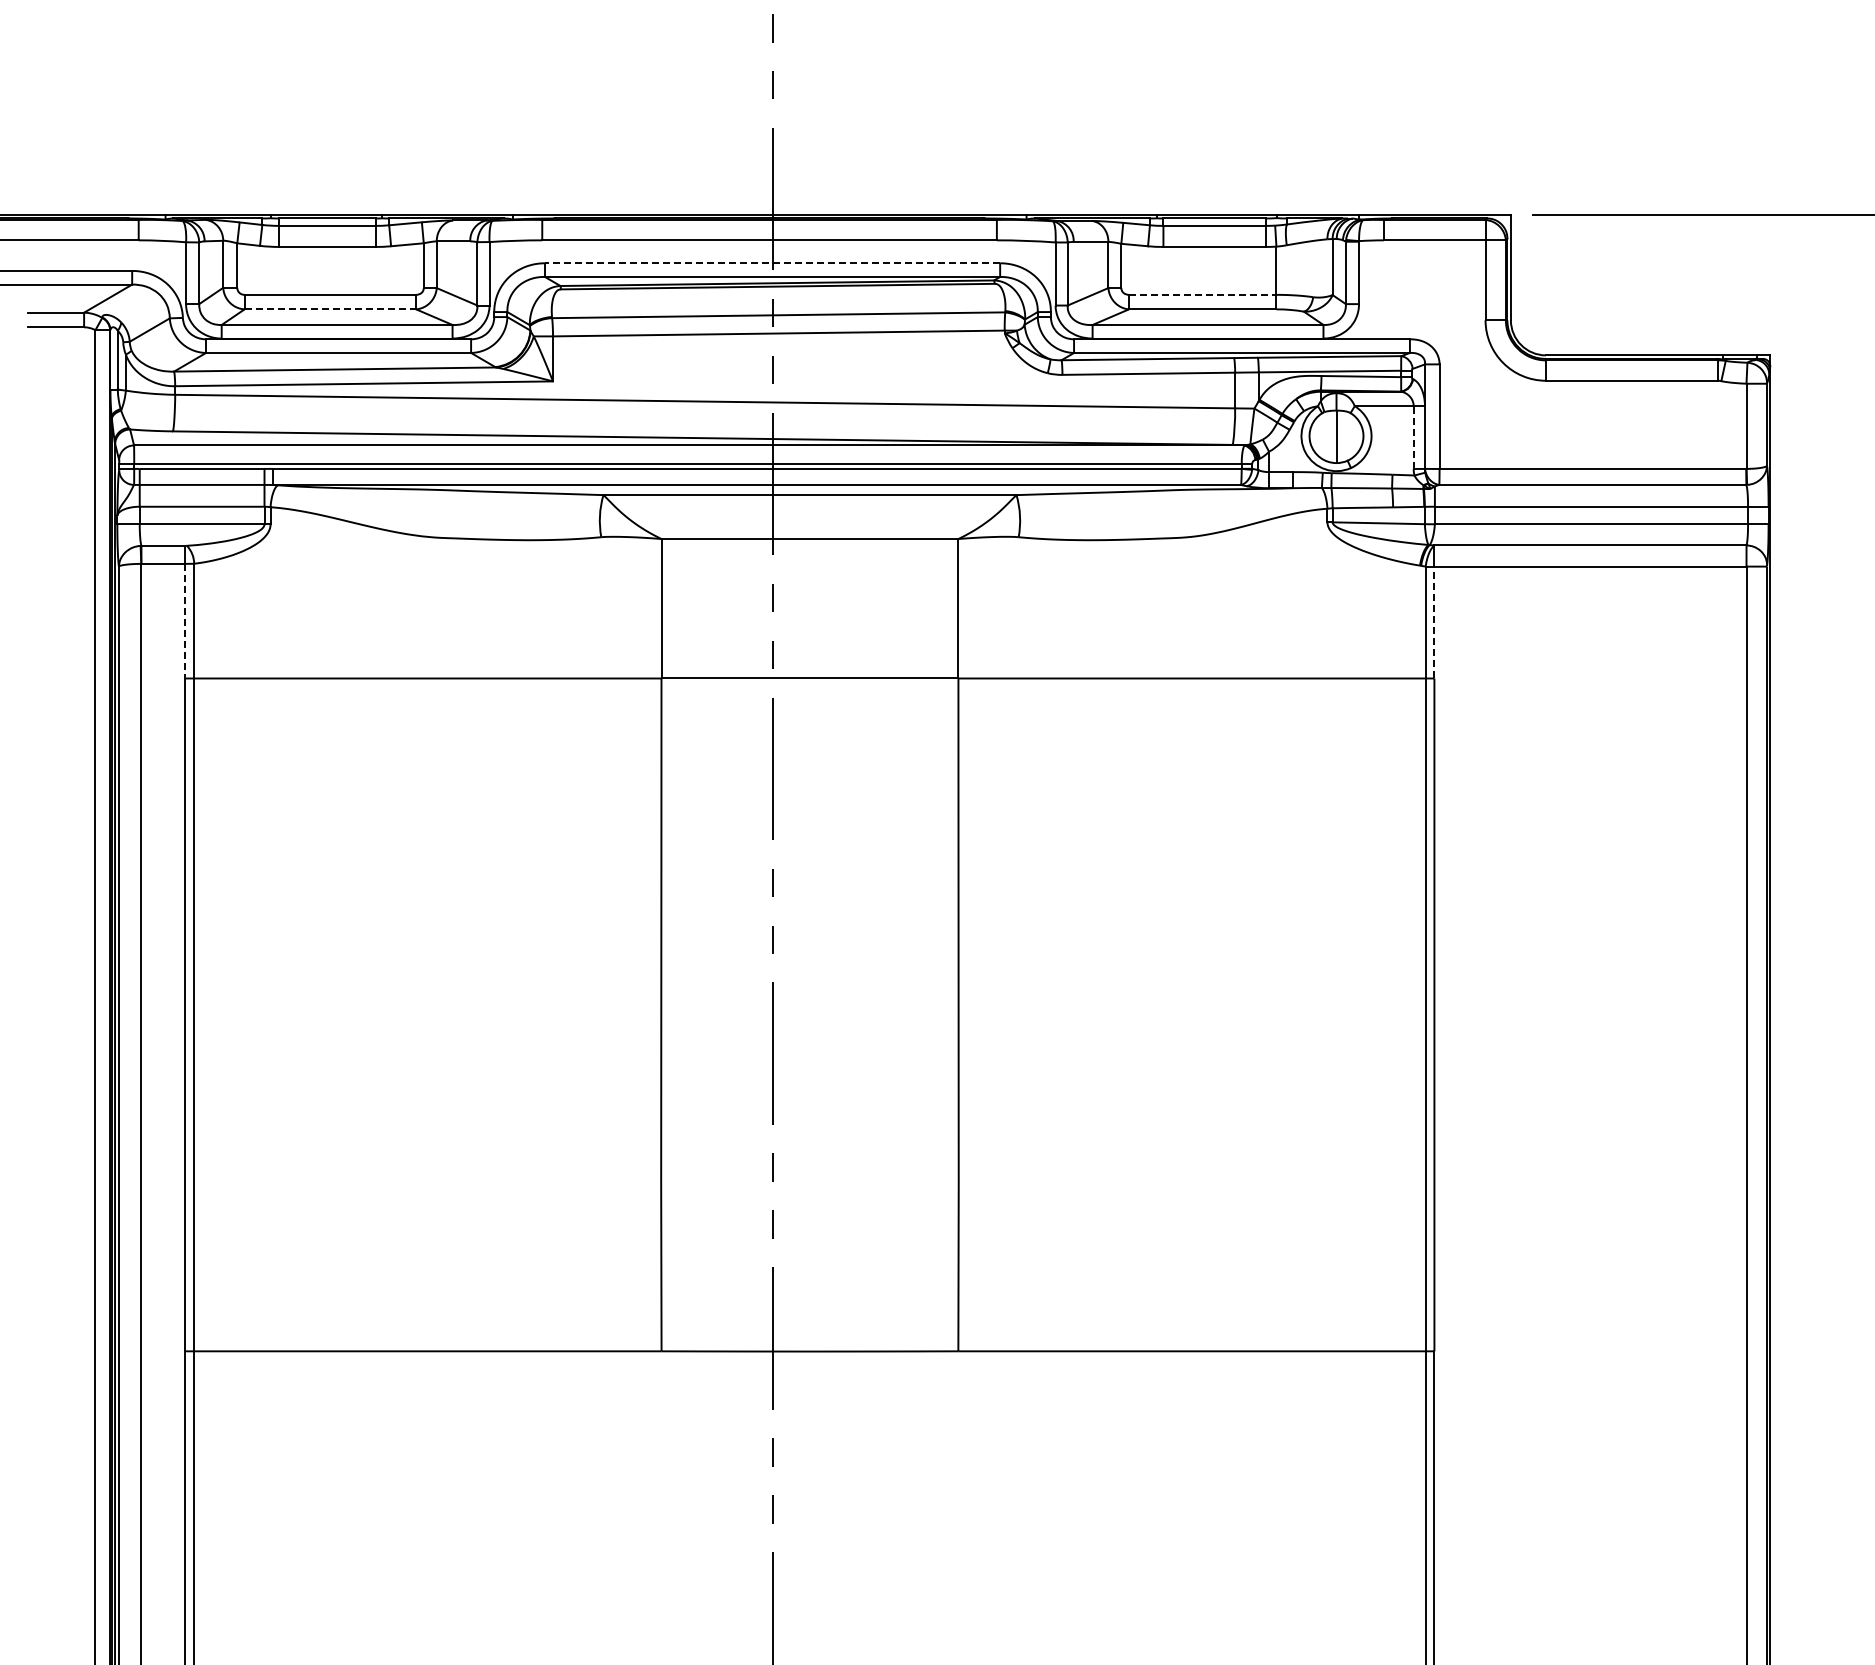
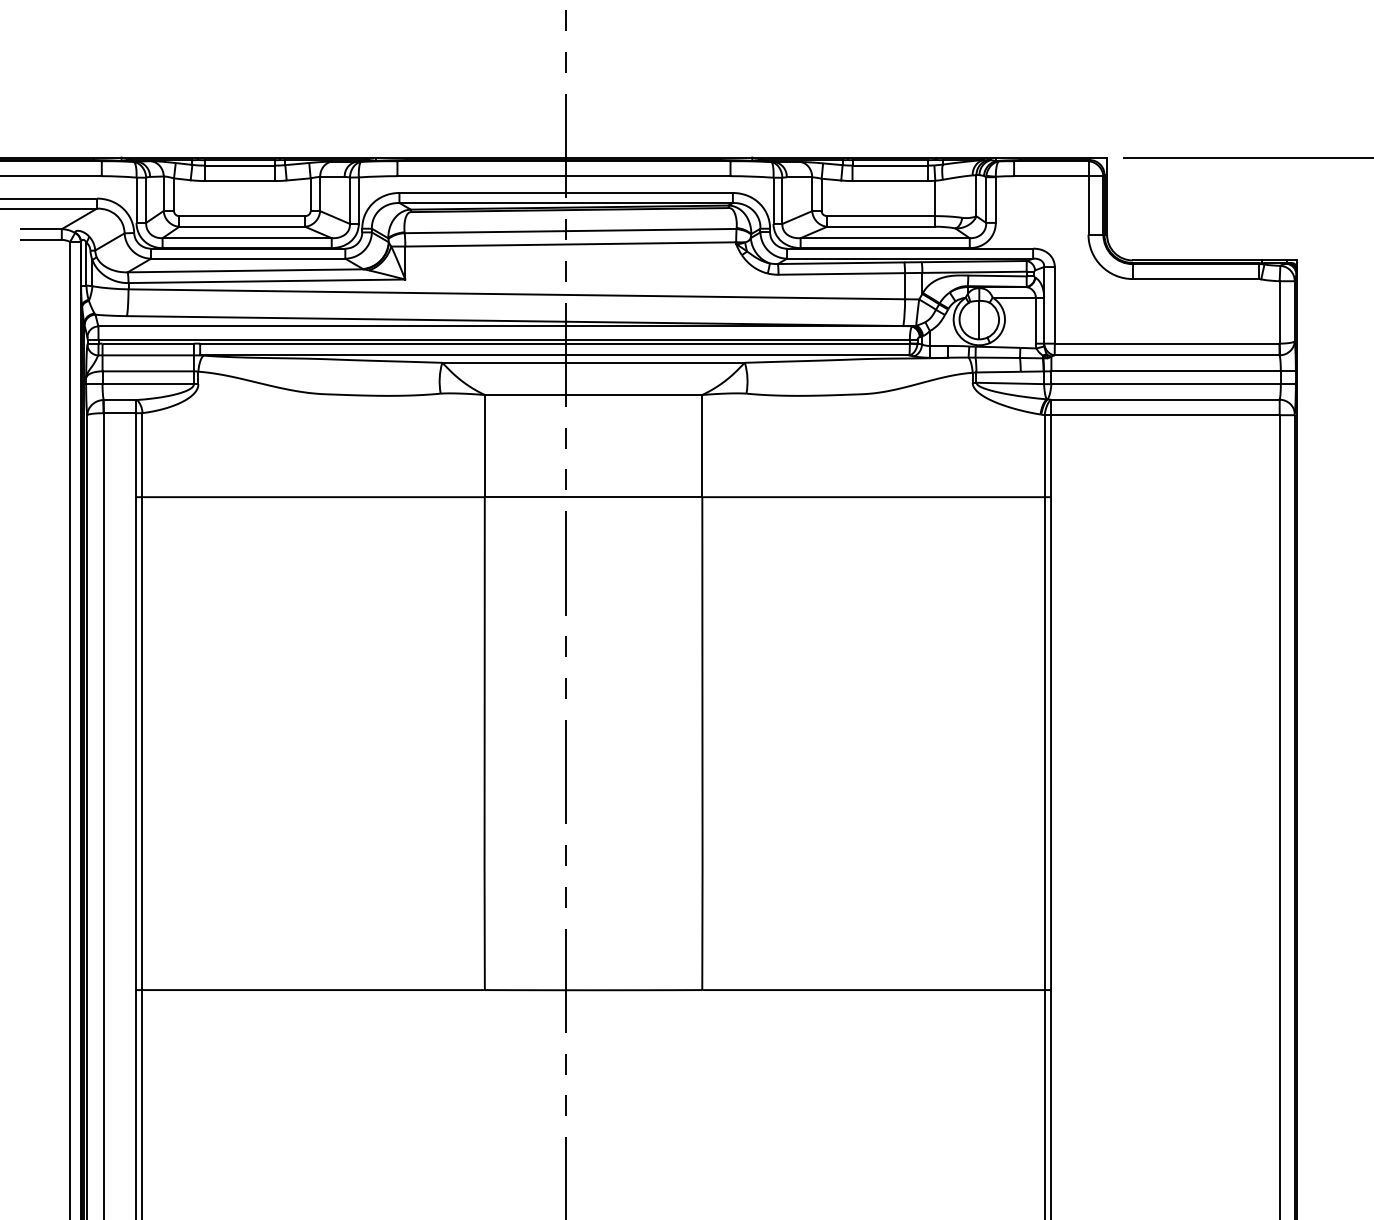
line: (772, 263) -> (566, 193), dashed -> solid
line: (1202, 294) -> (881, 215), dashed -> solid
line: (330, 309) -> (242, 226), dashed -> solid
line: (1413, 437) -> (1035, 320), dashed -> solid
line: (185, 621) -> (136, 455), dashed -> solid
line: (1434, 622) -> (1051, 456), dashed -> solid

